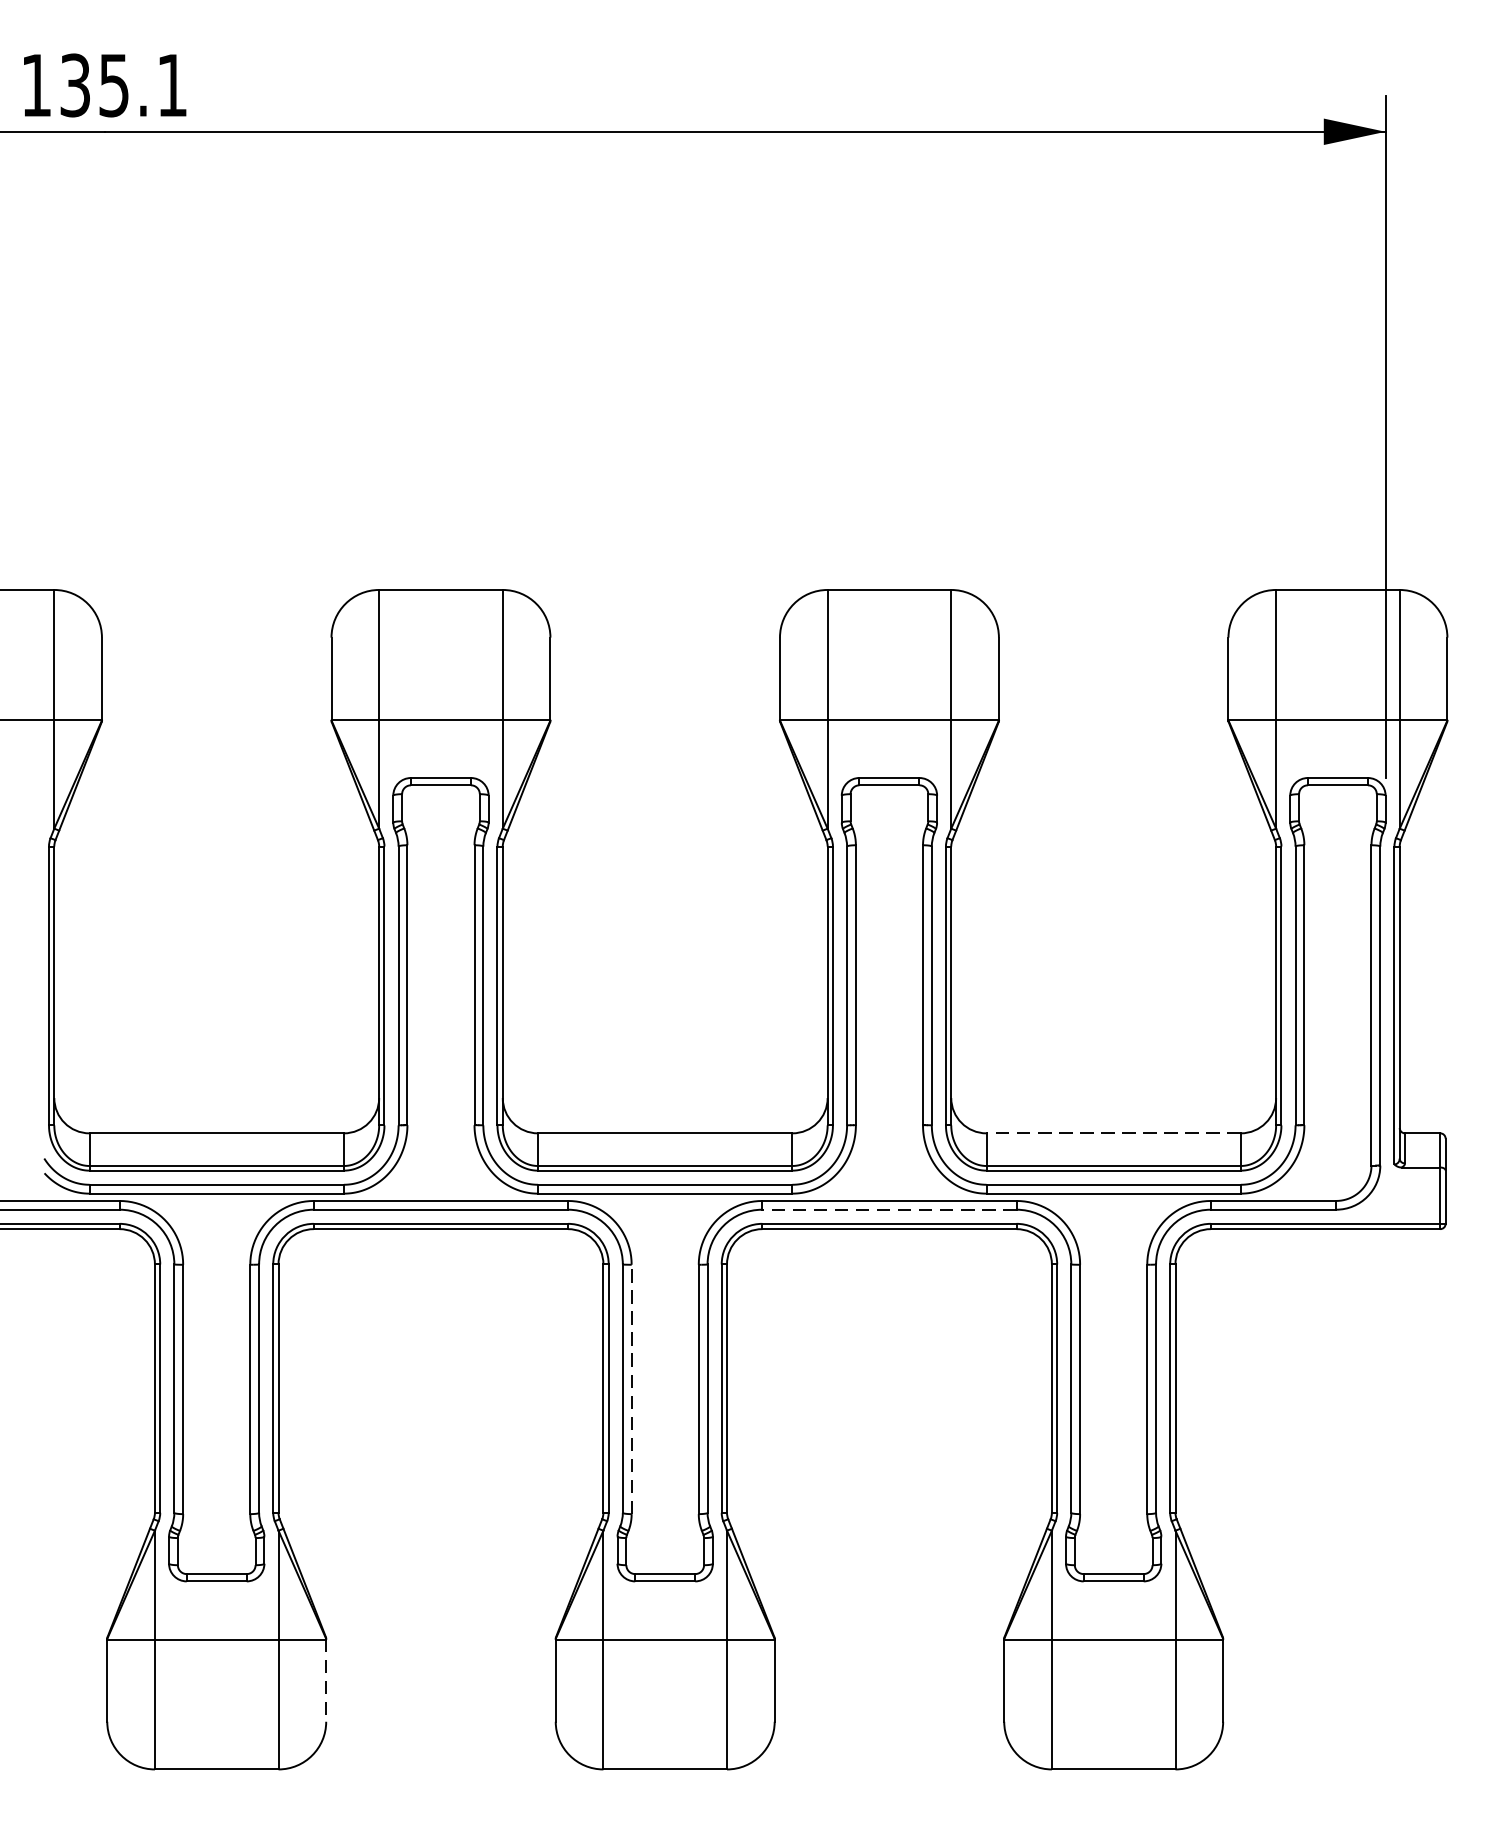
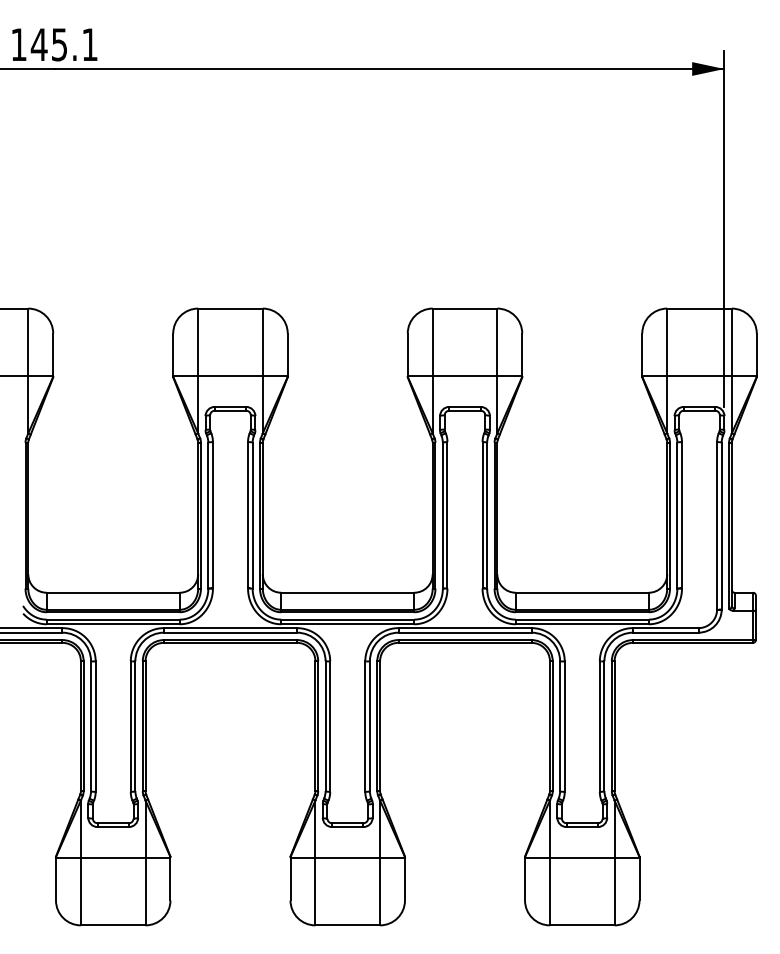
text: (73, 84) -> (38, 44), 135.1 -> 145.1
line: (1112, 1132) -> (581, 592), dashed -> solid
line: (888, 1209) -> (464, 632), dashed -> solid
line: (632, 1389) -> (330, 726), dashed -> solid
line: (326, 1679) -> (170, 878), dashed -> solid

